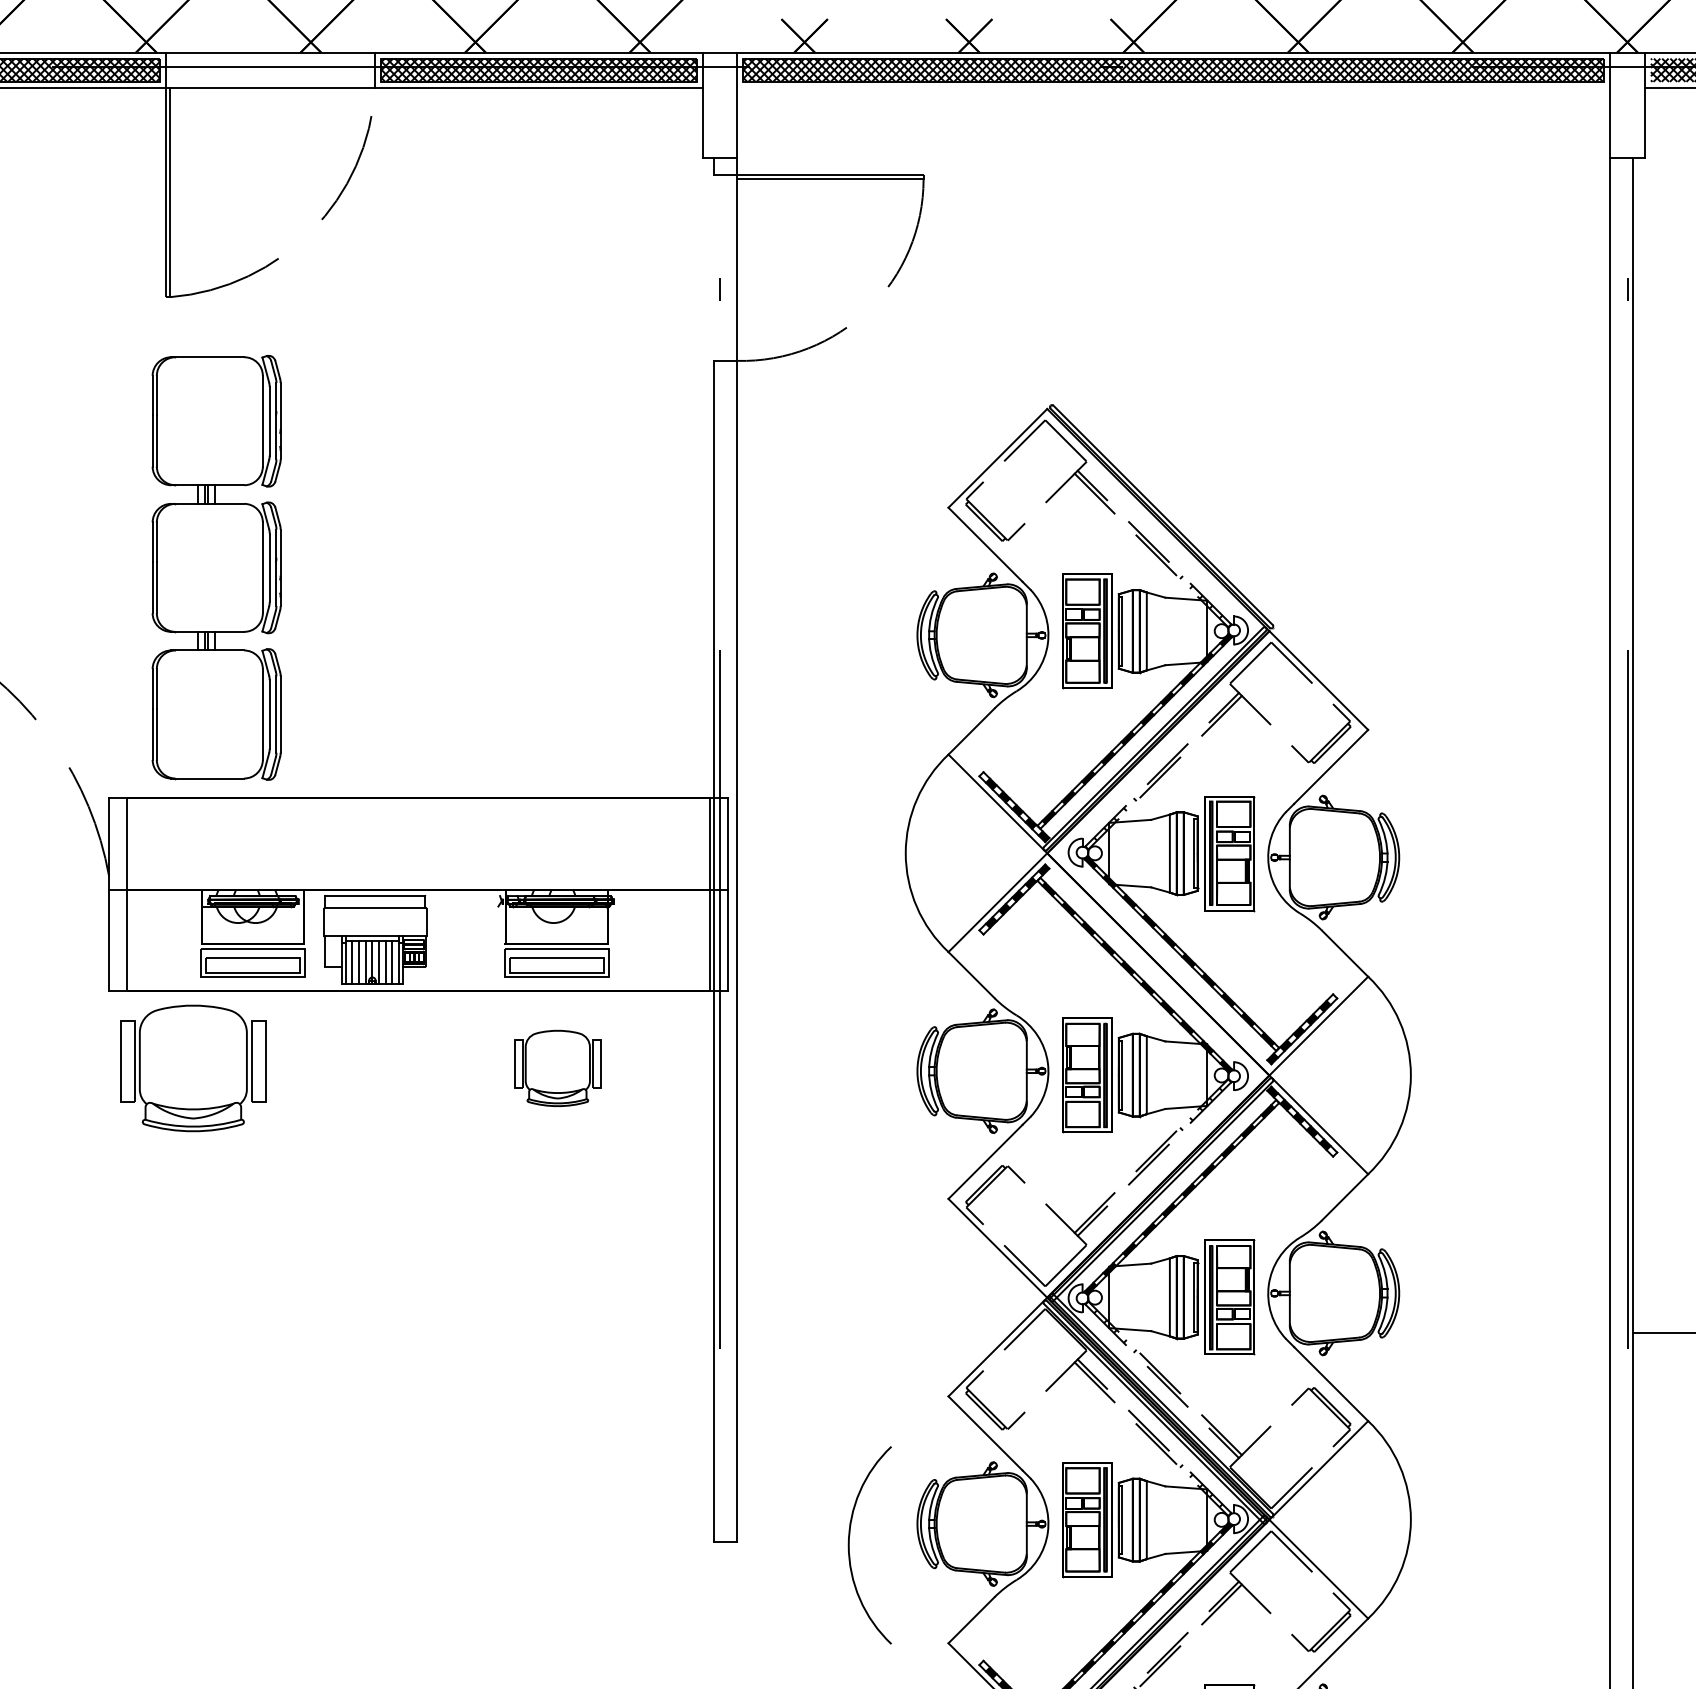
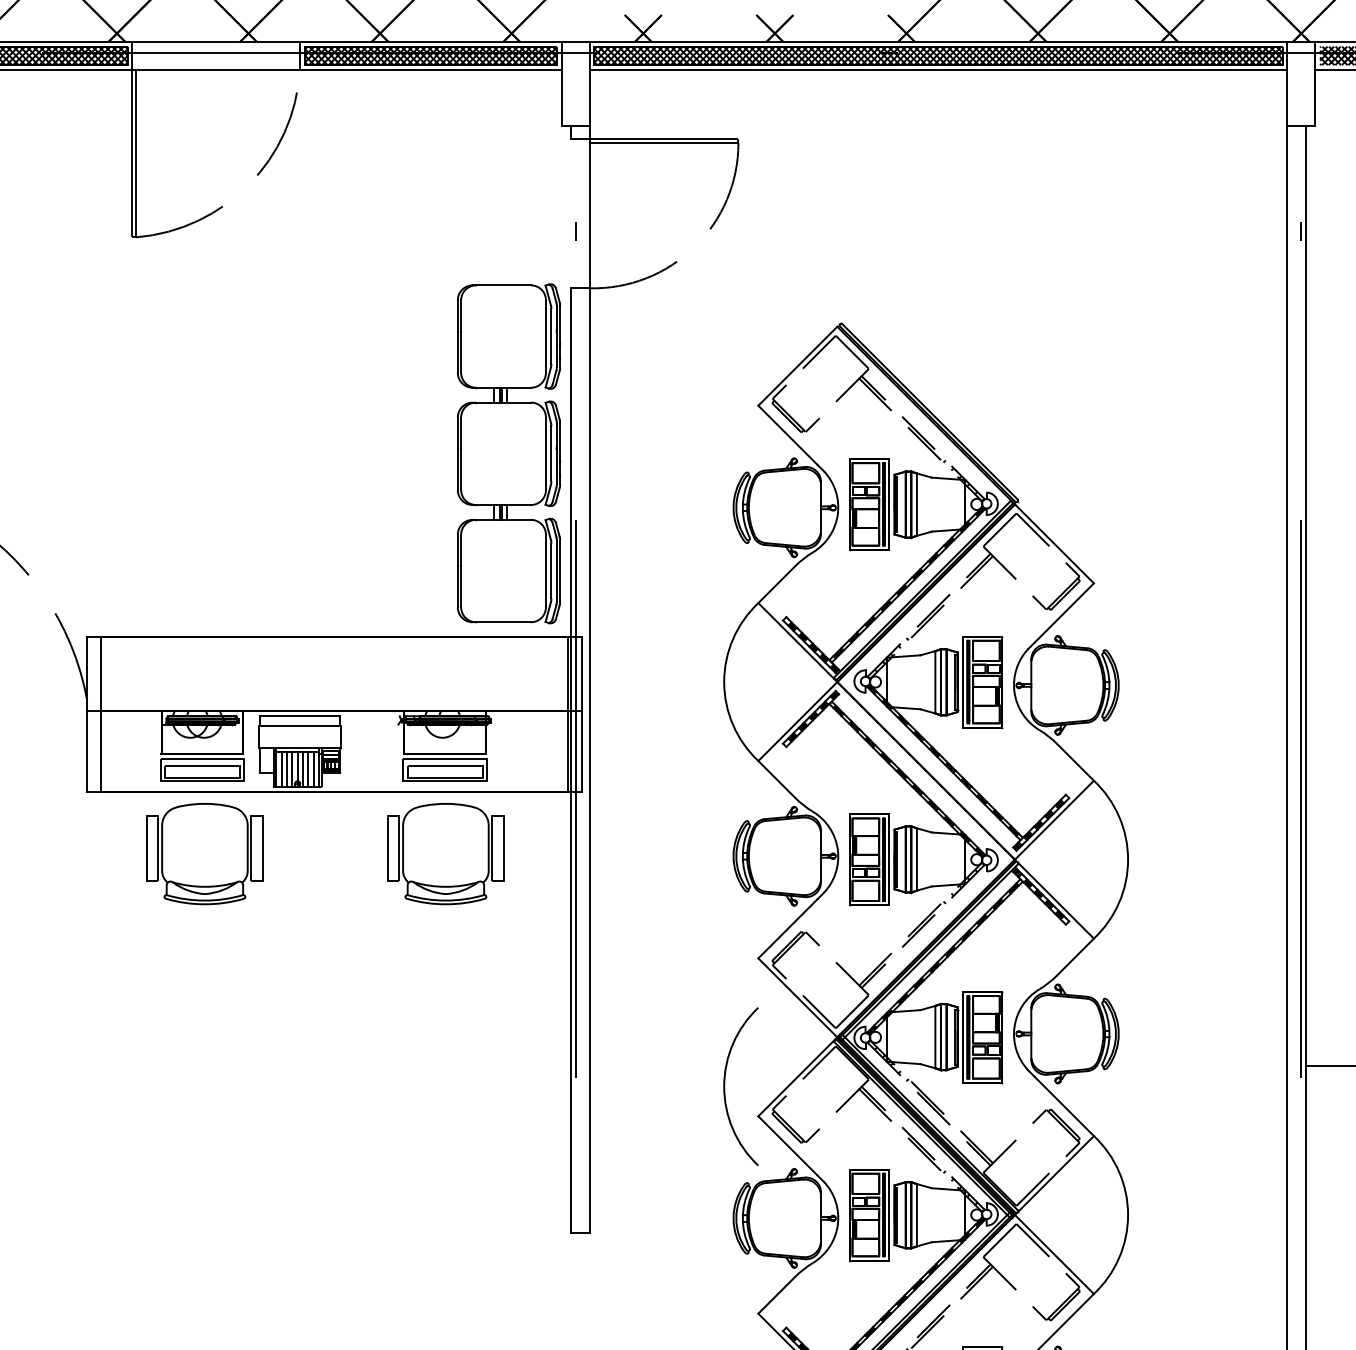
line: (1173, 87) -> (938, 69), added
part: (216, 567) -> (508, 453), moved
part: (193, 1068) -> (205, 854), moved
part: (557, 1068) -> (445, 854), size x1.67
arc: (849, 1545) -> (724, 1086), moved

